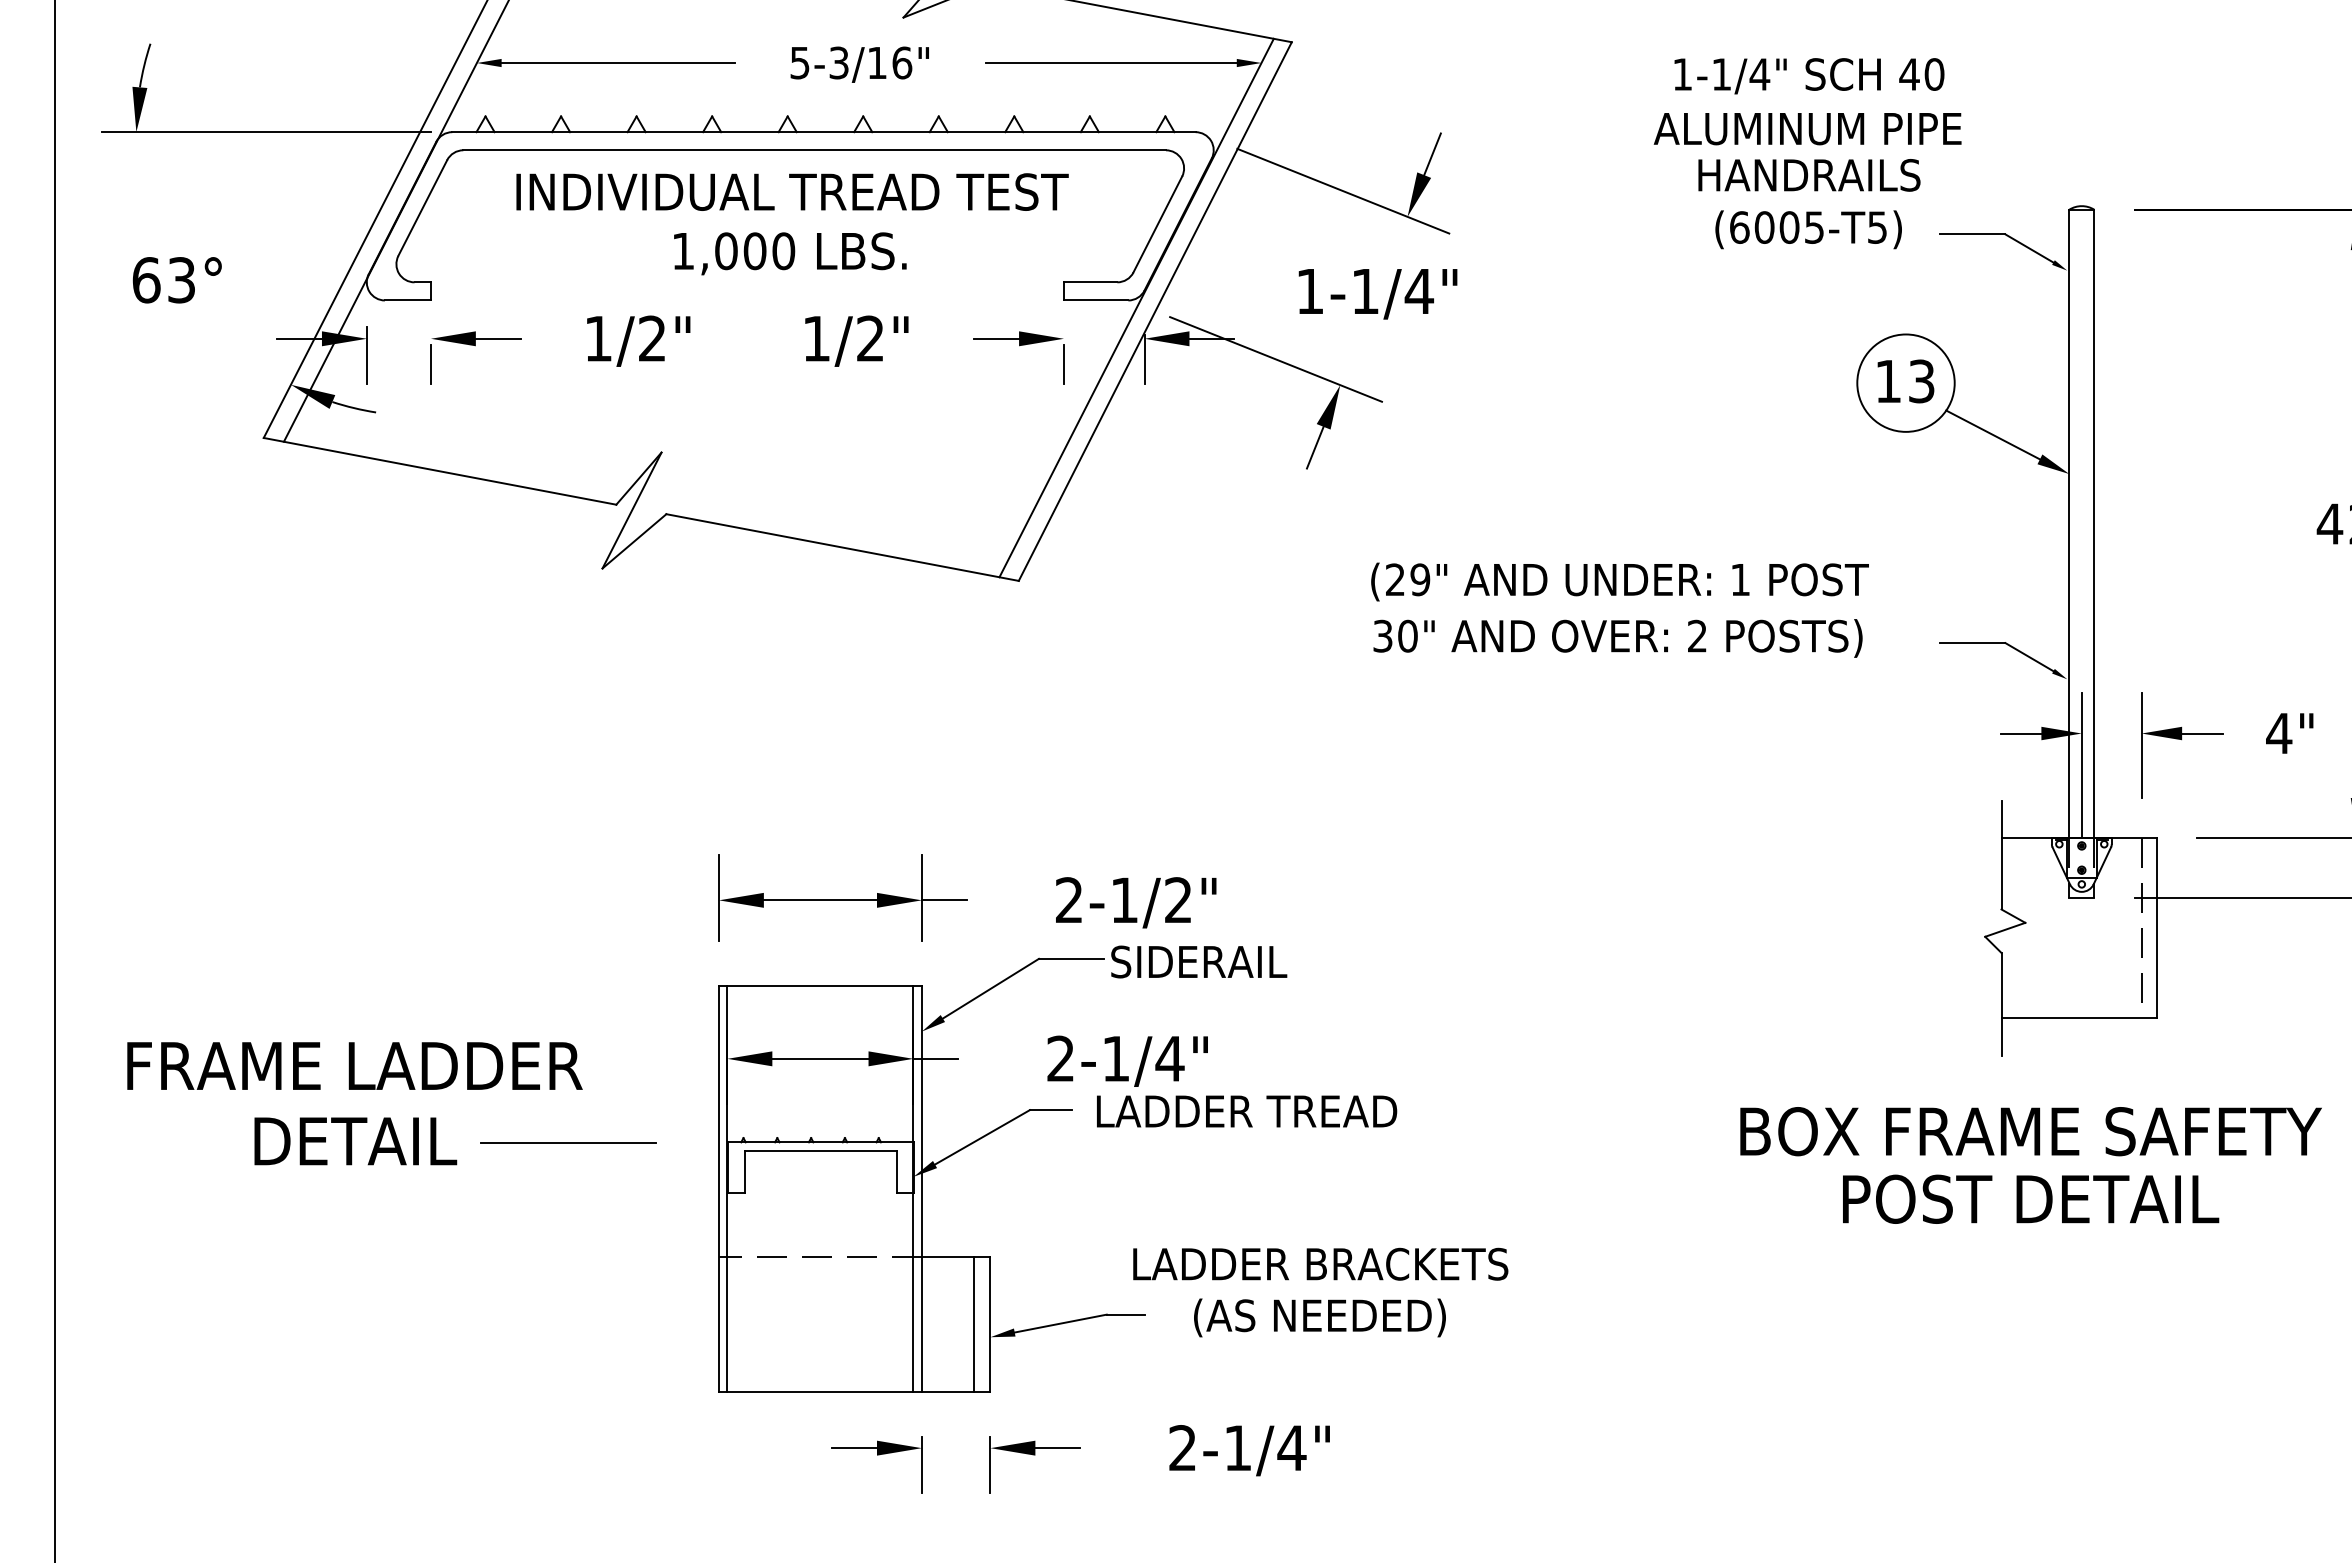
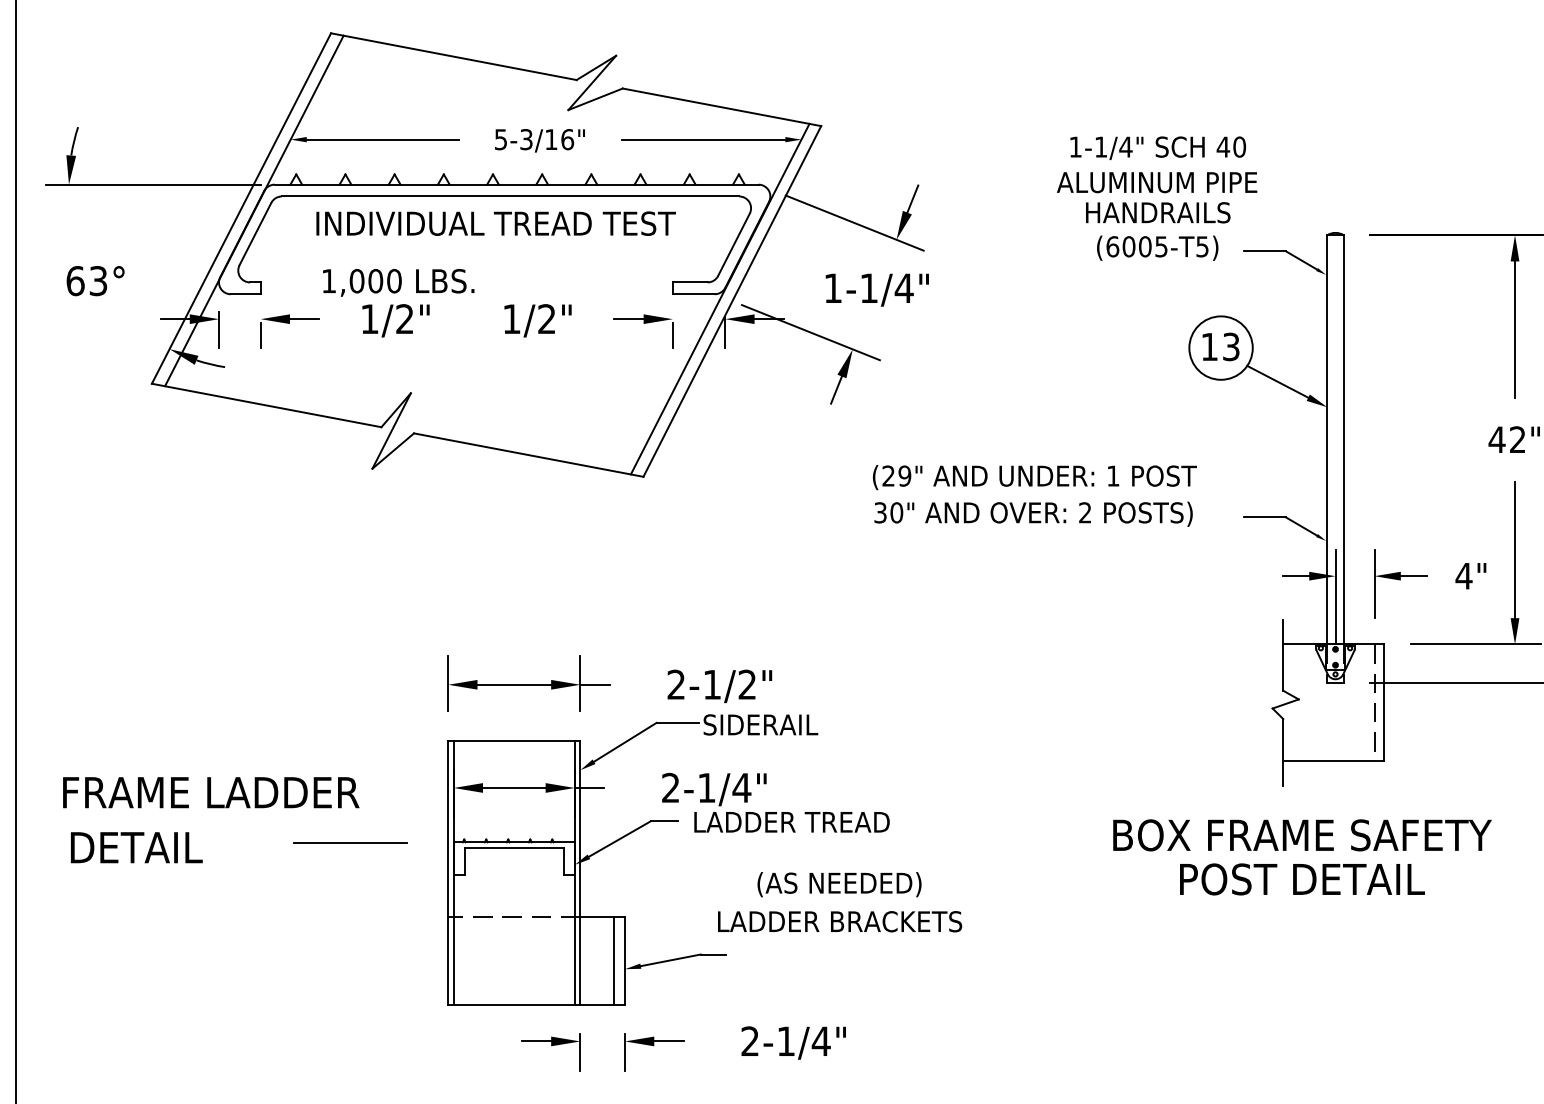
text: (789, 253) -> (398, 282), moved
text: (355, 1141) -> (136, 847), moved
text: (1319, 1317) -> (839, 884), moved

